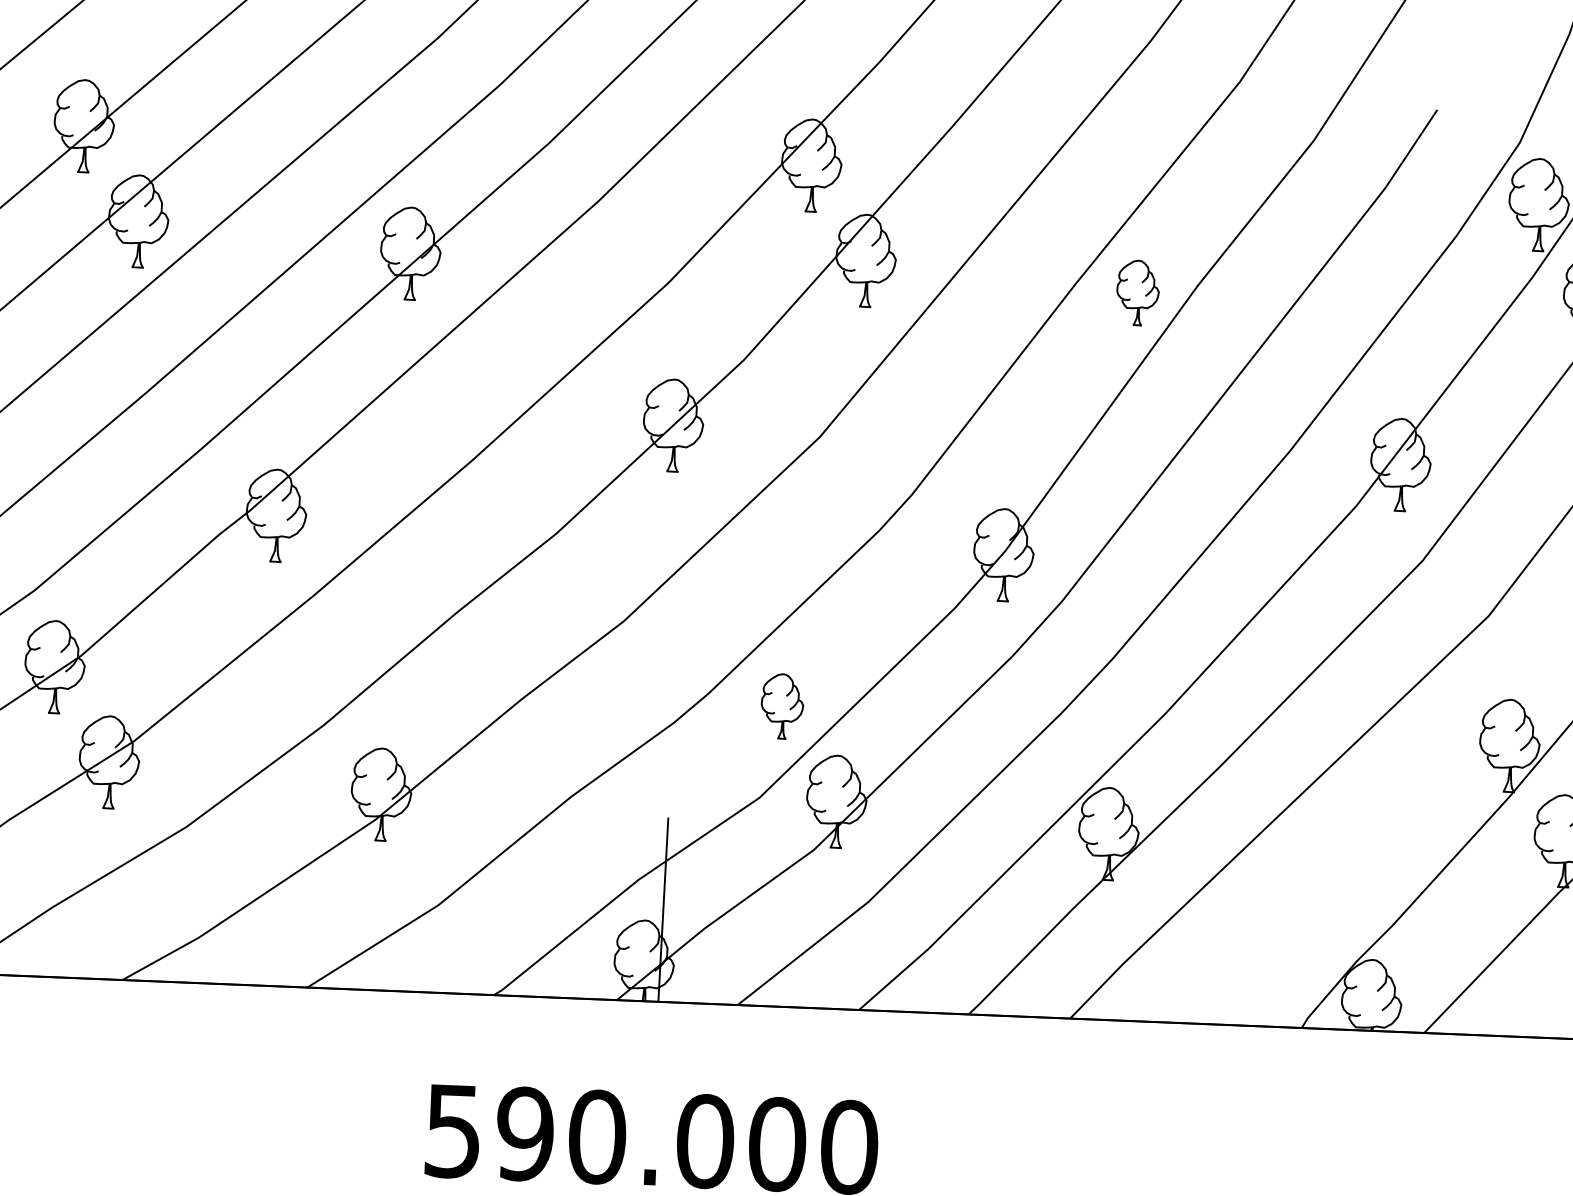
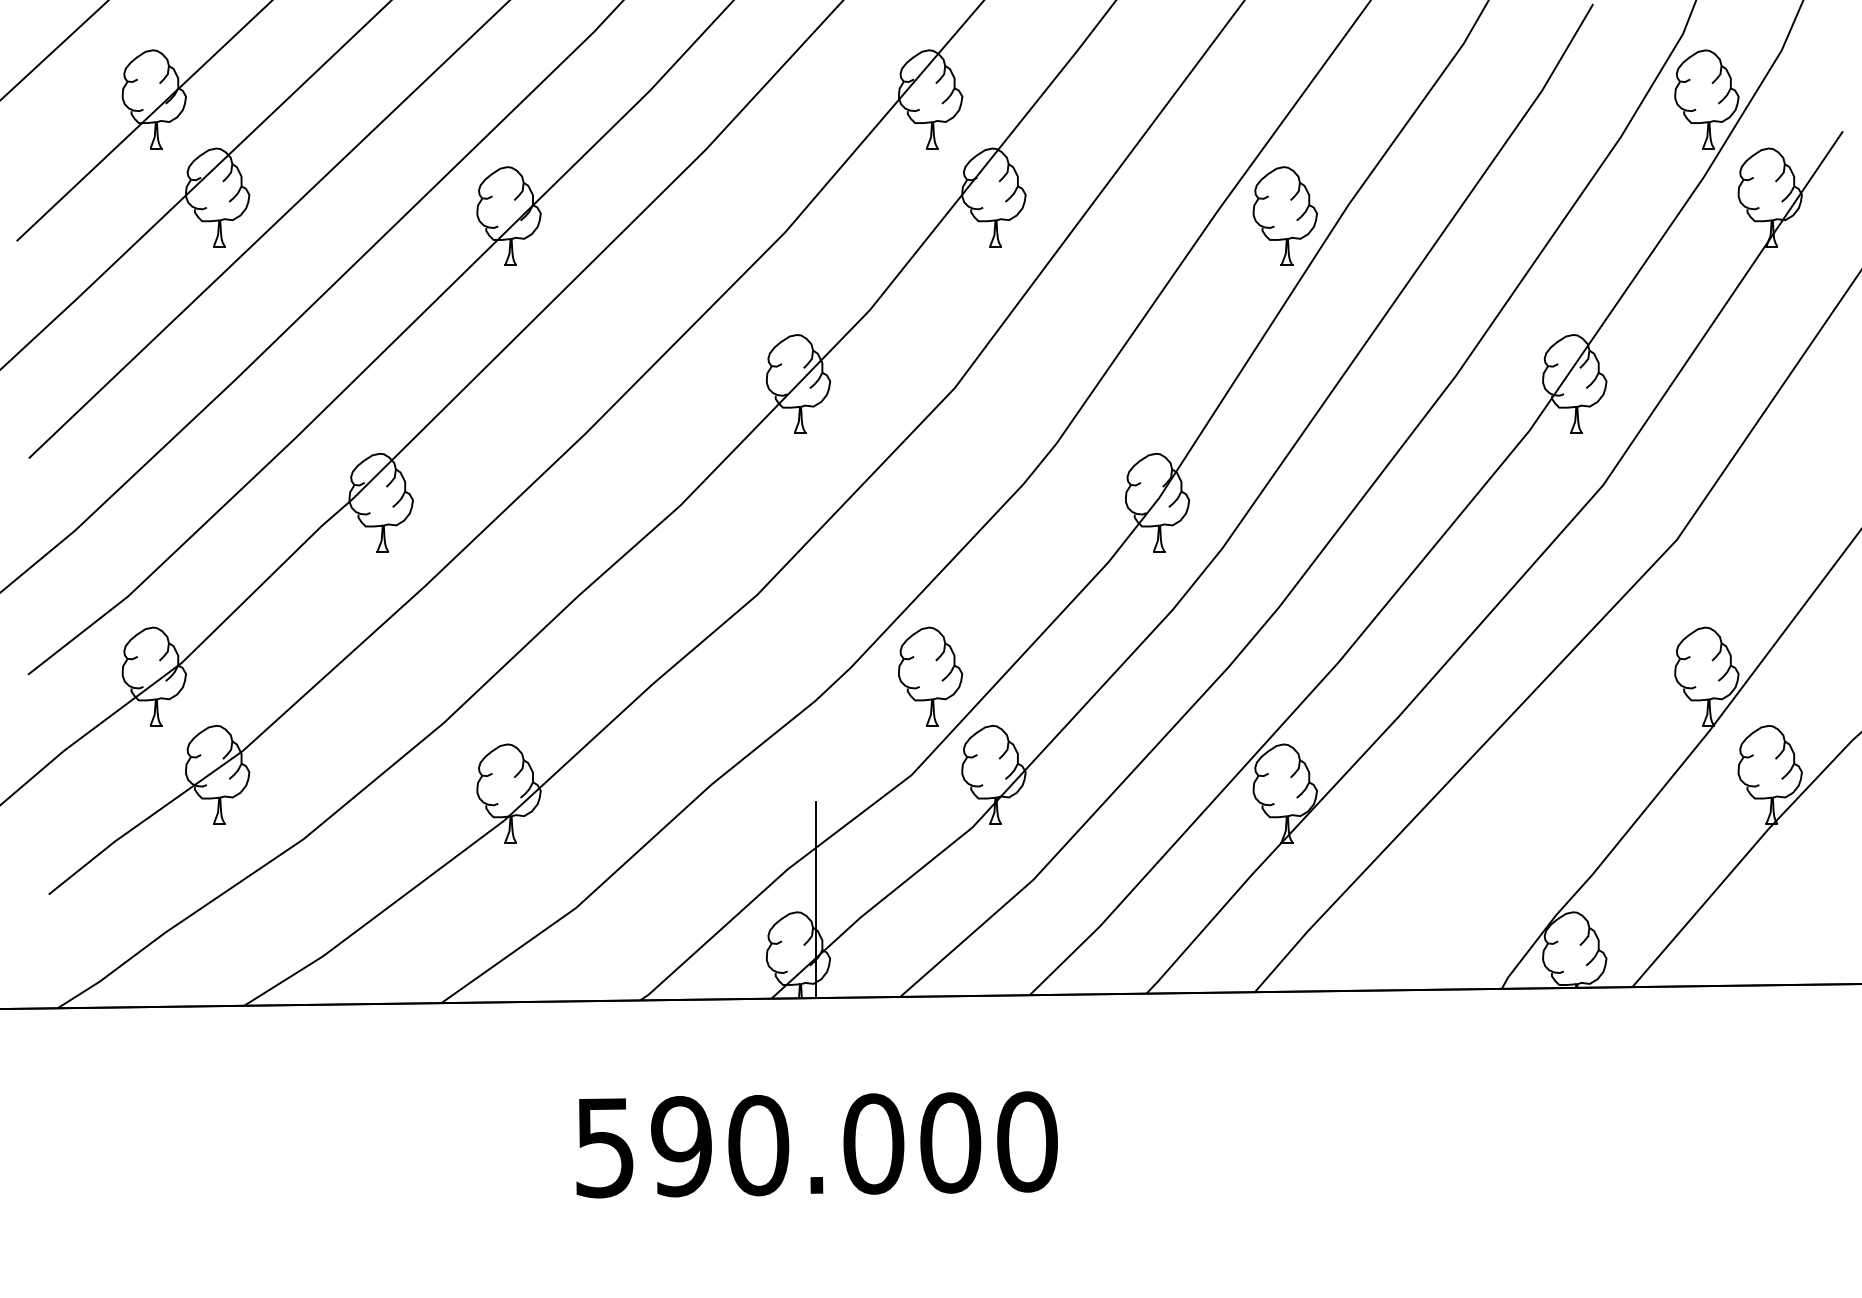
part: (1137, 292) -> (1284, 215), size x1.43
part: (782, 706) -> (930, 676), size x1.43

